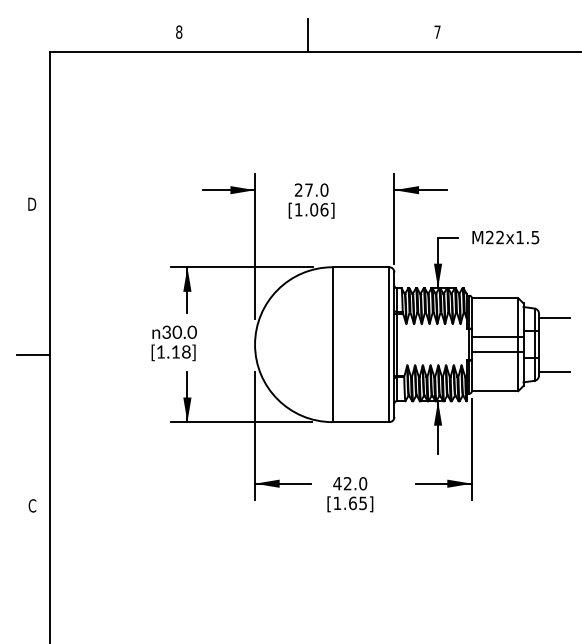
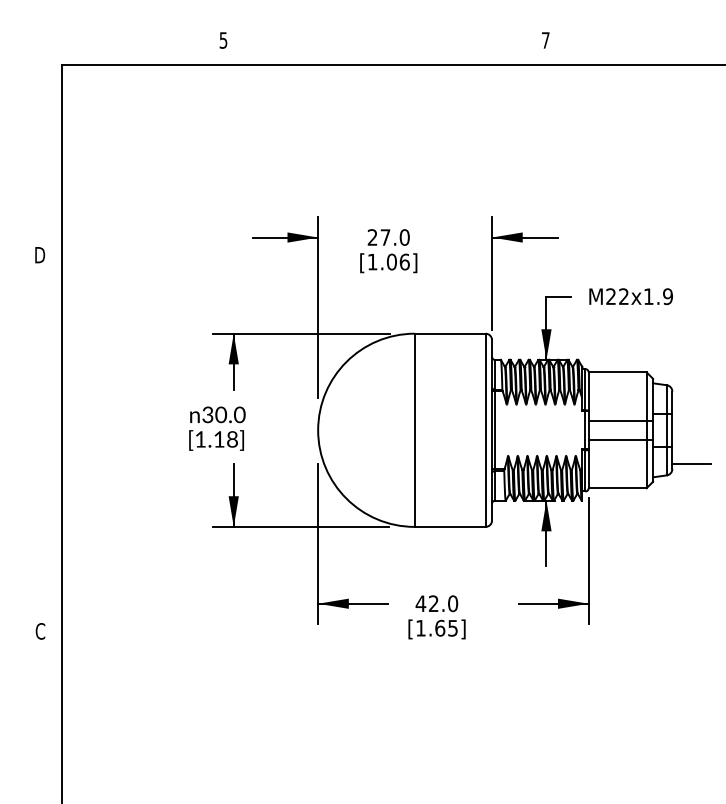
text: (179, 32) -> (223, 40), 8 -> 5
line: (308, 35) -> (384, 44), removed
text: (535, 237) -> (667, 296), M22x1.5 -> M22x1.9
line: (554, 317) -> (691, 396), removed
line: (33, 355) -> (41, 443), removed

